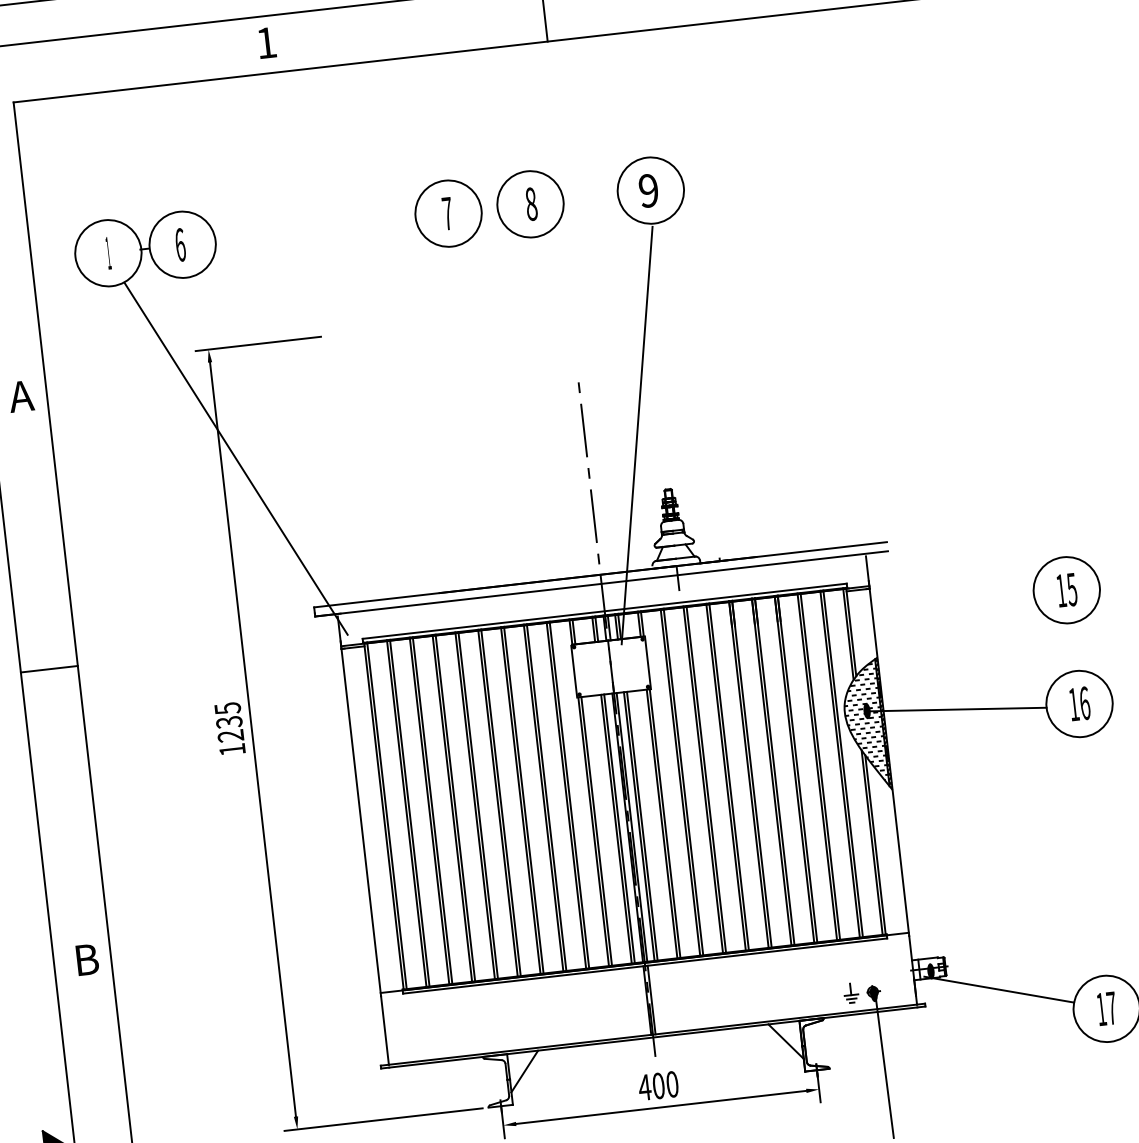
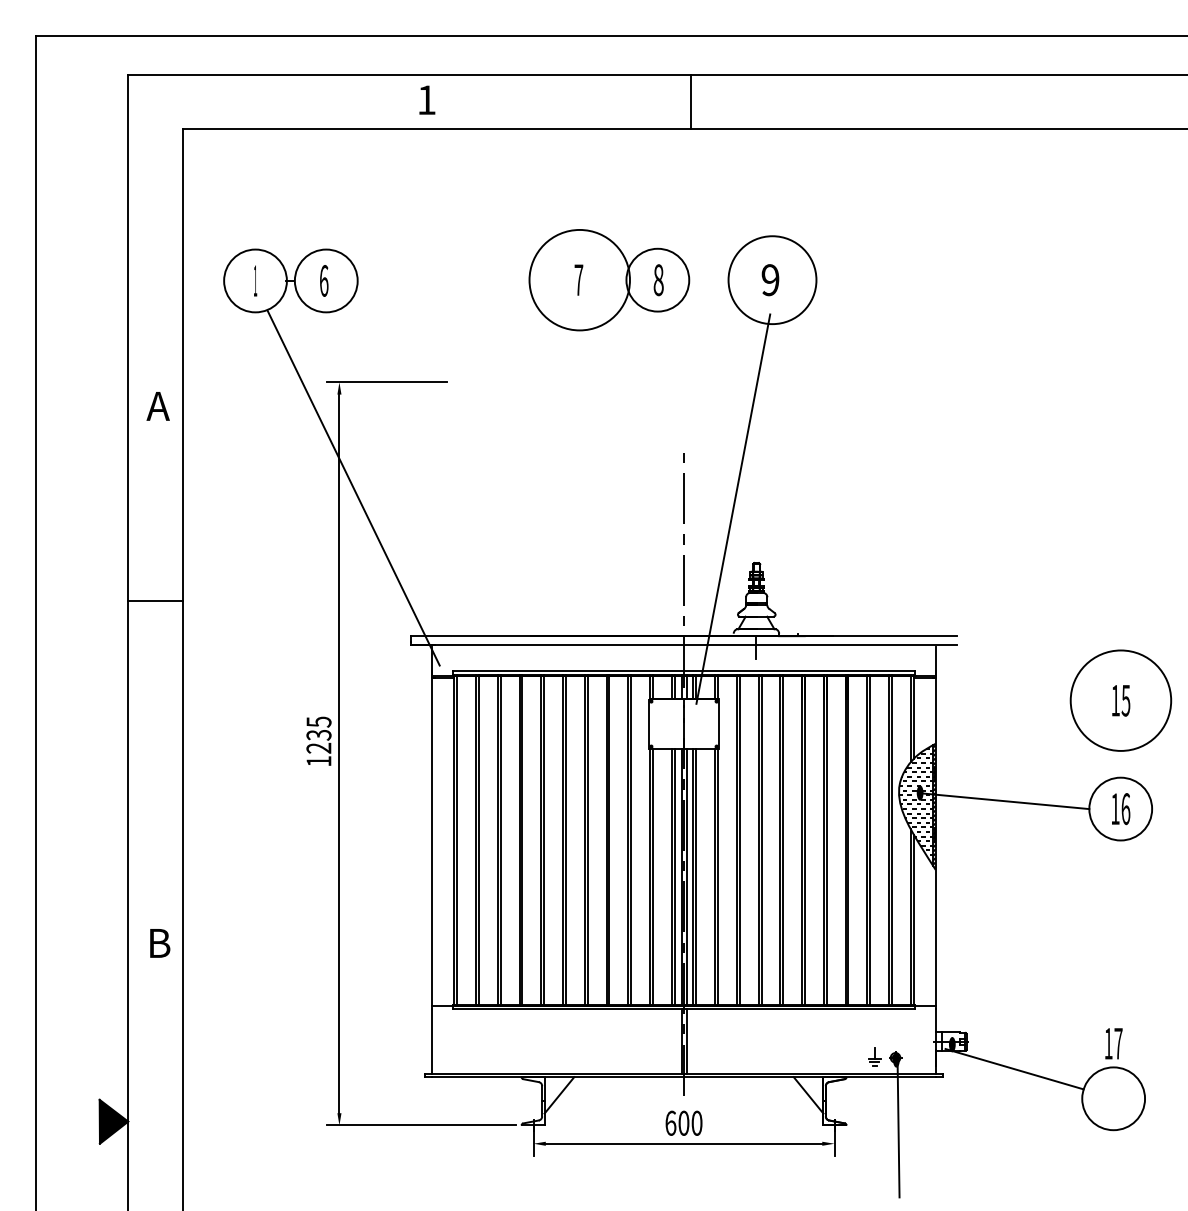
circle: (650, 189) -> (772, 279), size x1.4
circle: (448, 212) -> (579, 279), size x1.6
circle: (1066, 590) -> (1120, 700), size x1.6
line: (49, 668) -> (155, 600), moved
text: (1106, 1008) -> (1113, 1043), moved
text: (644, 1086) -> (670, 1122), 400 -> 600

